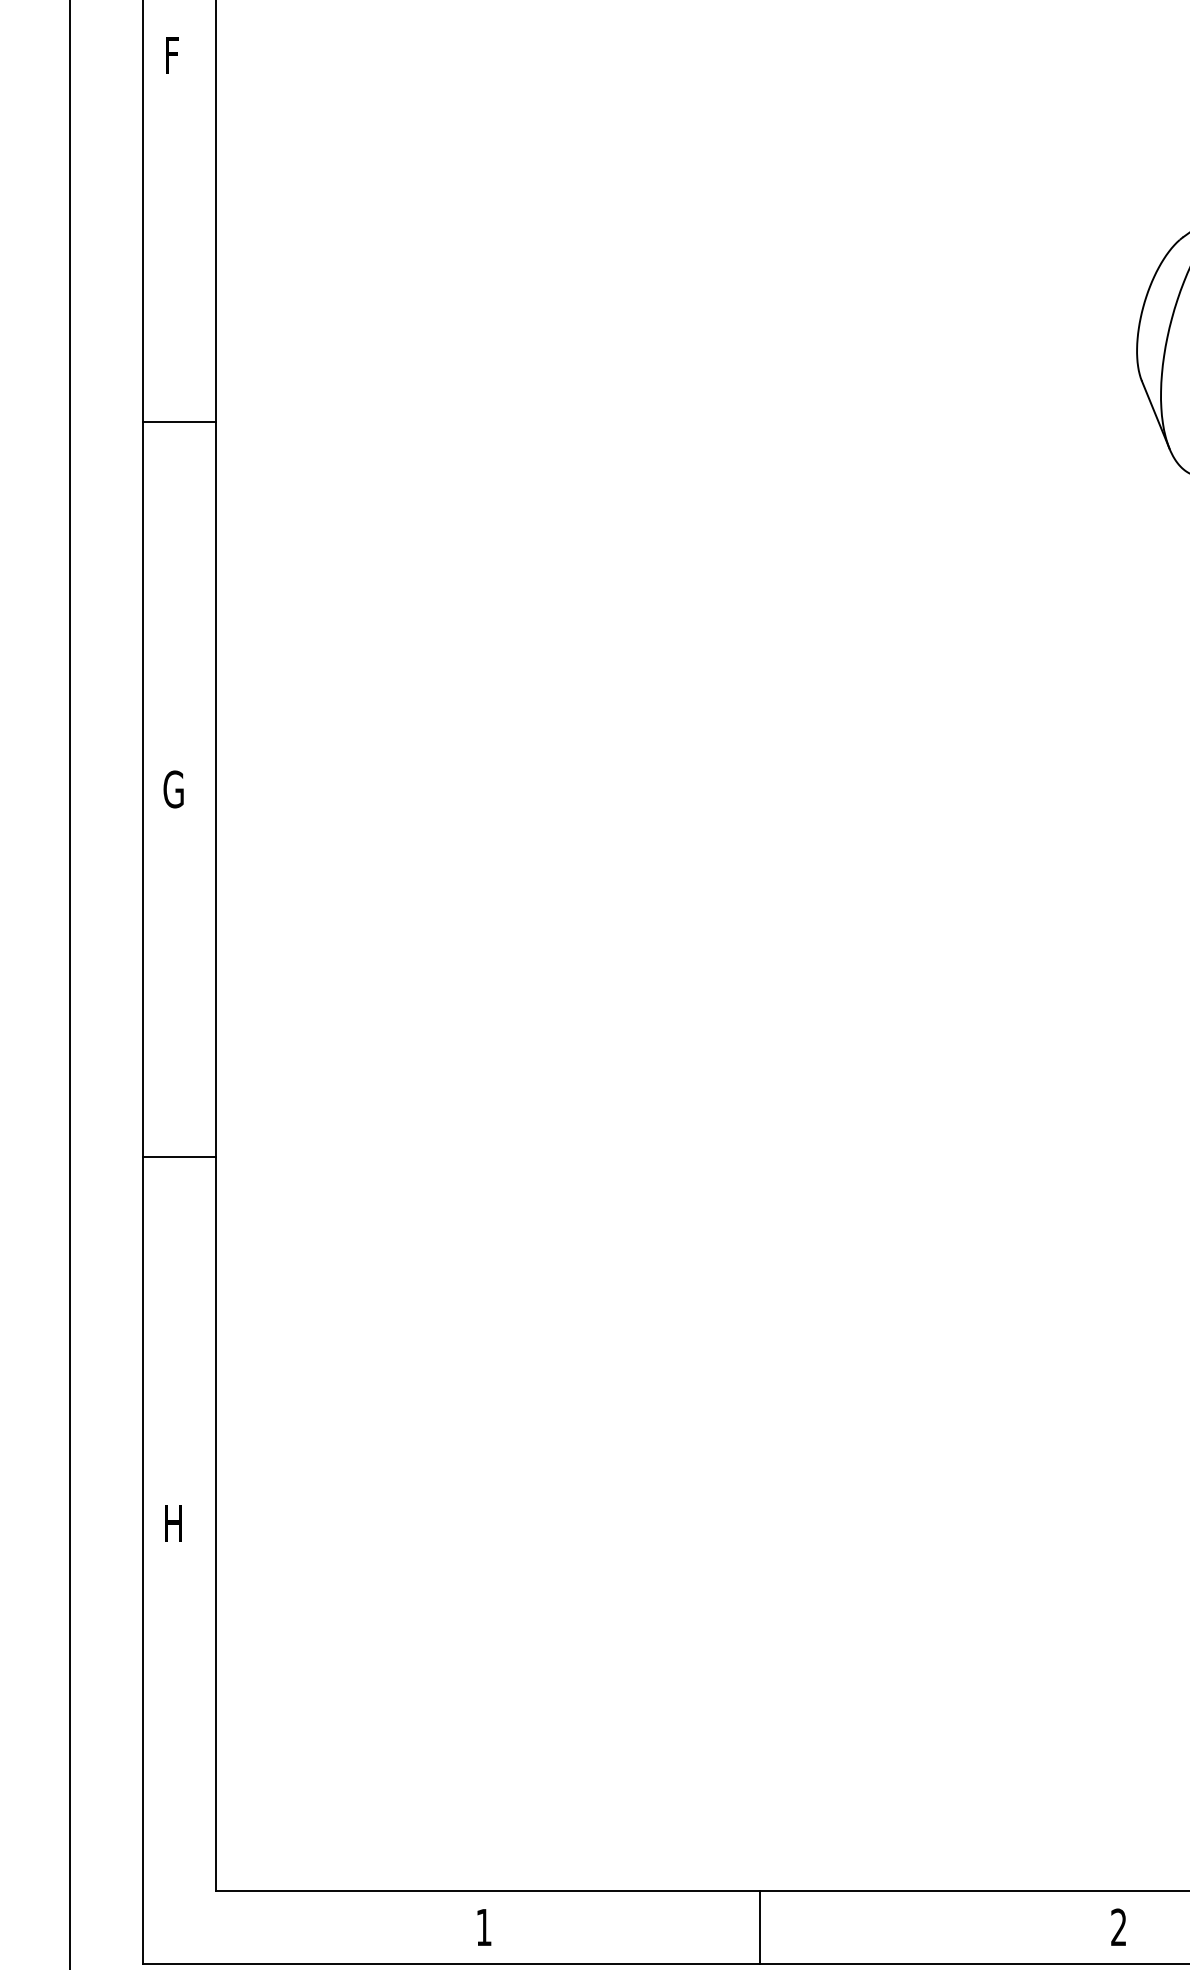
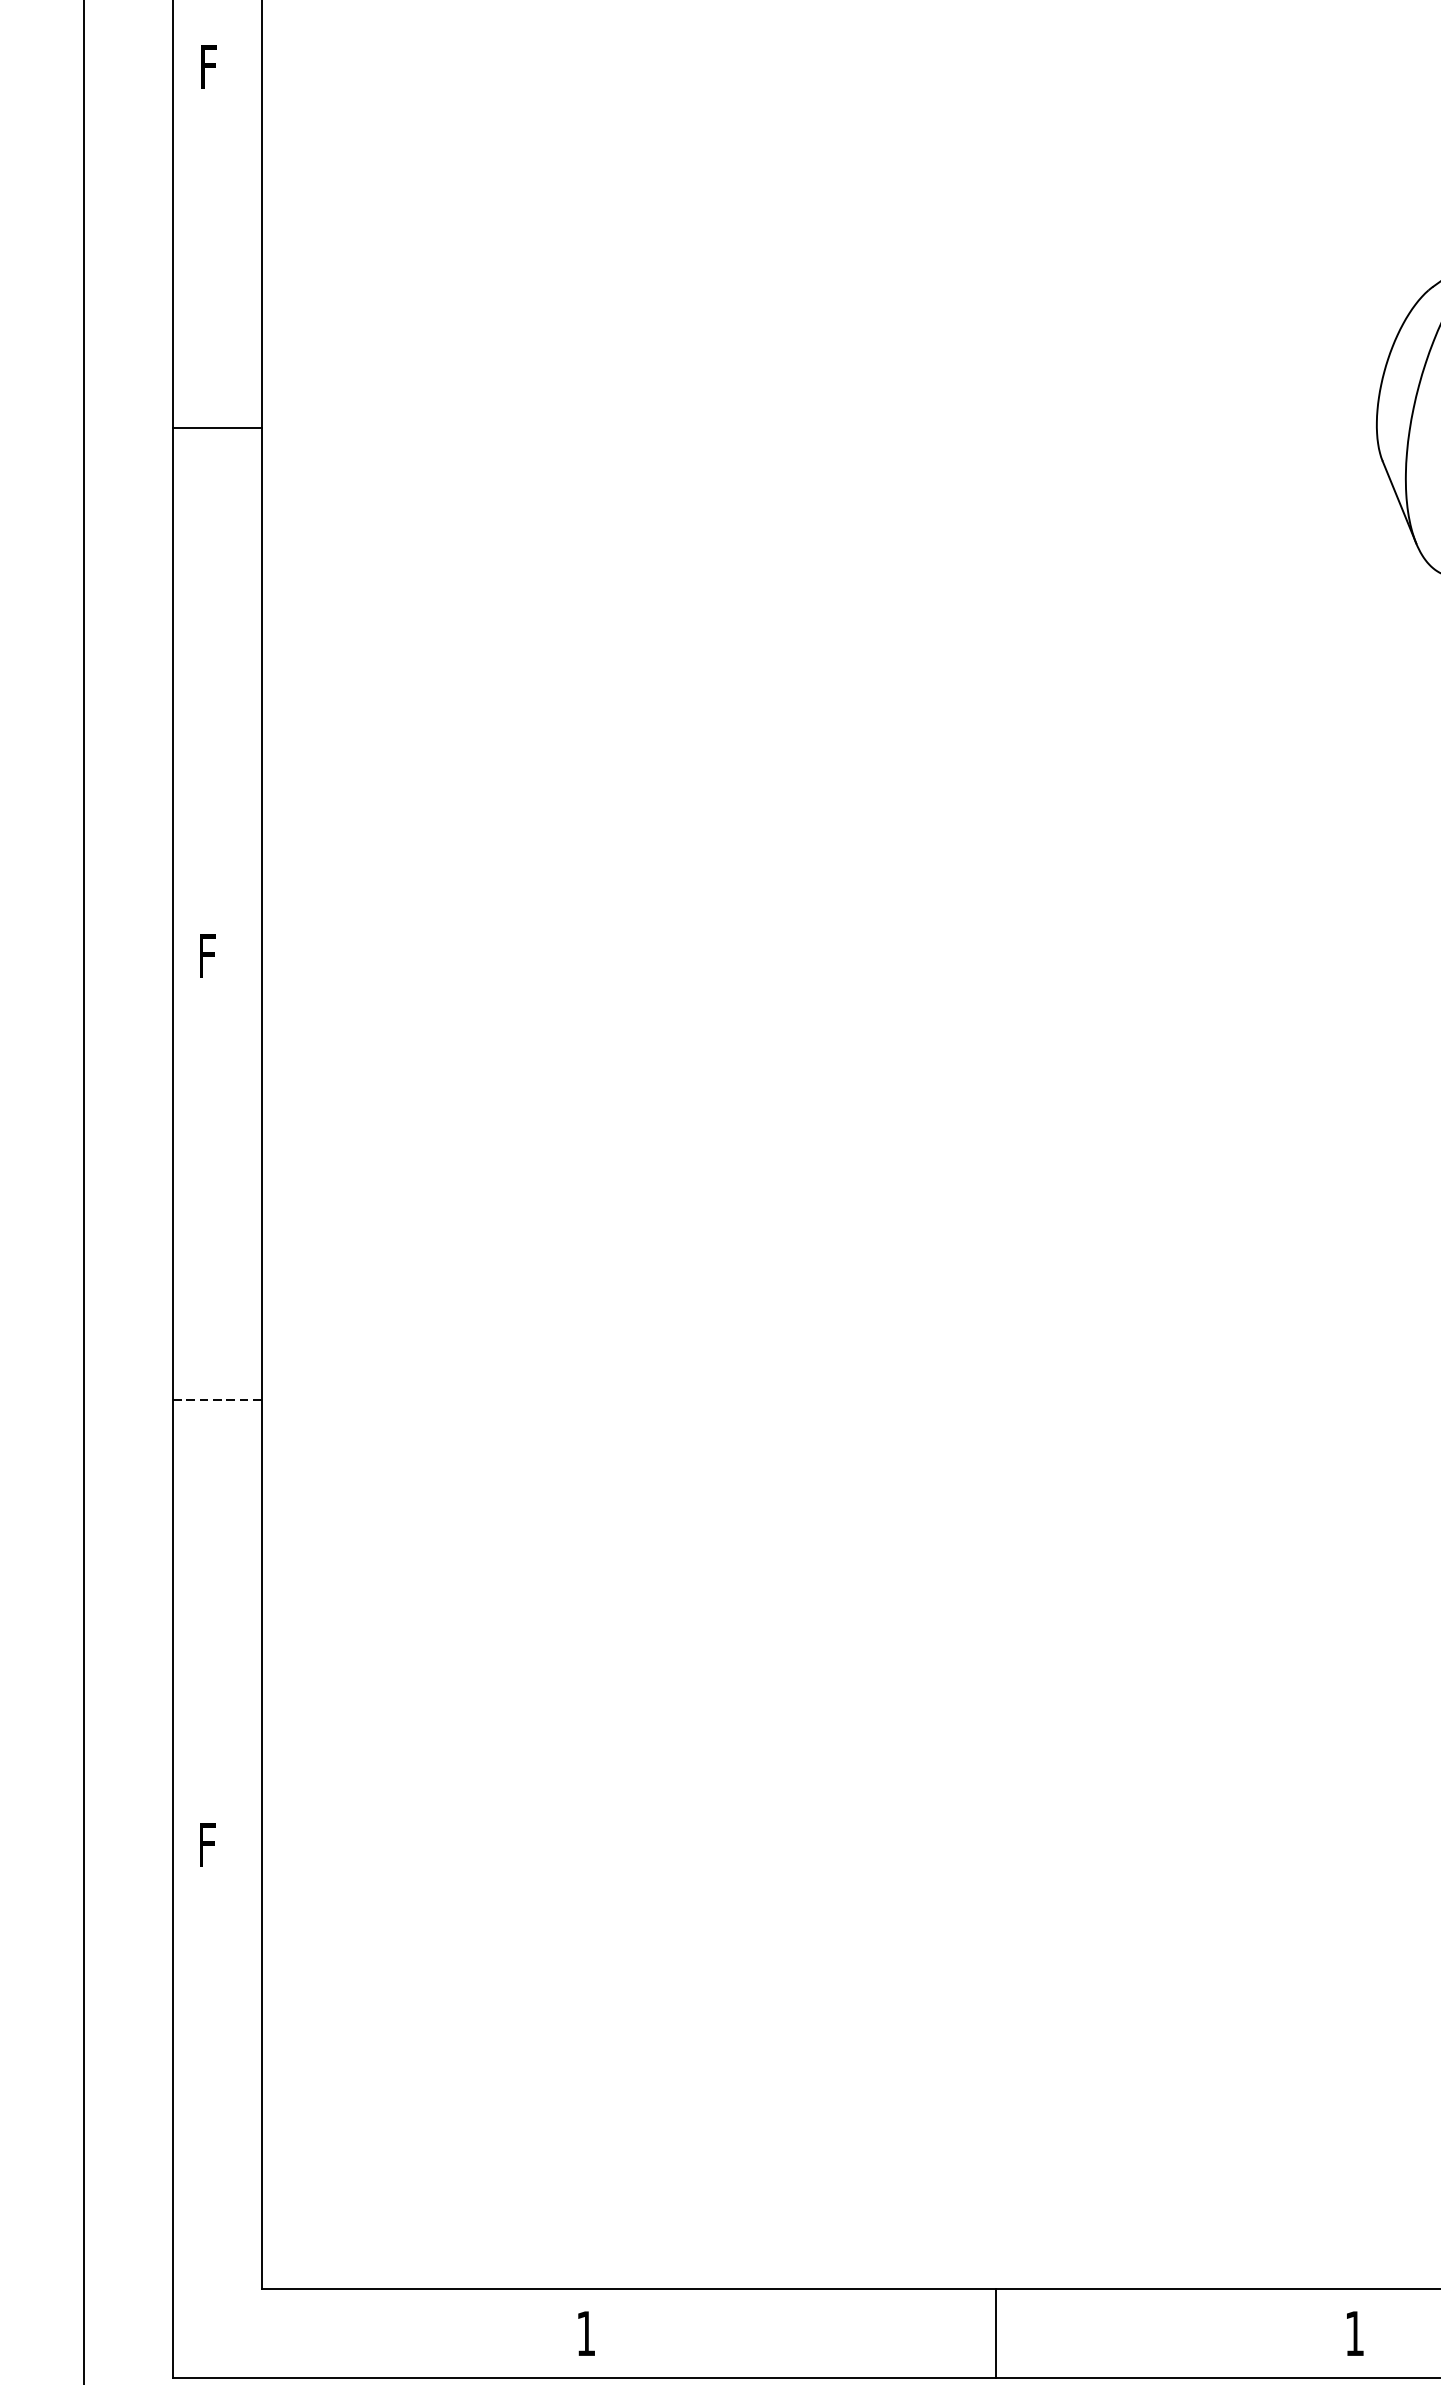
line: (179, 422) -> (217, 427), moved
text: (173, 789) -> (210, 955), G -> F
line: (179, 1156) -> (217, 1400), solid -> dashed
text: (174, 1523) -> (211, 1844), H -> F
text: (1118, 1926) -> (1354, 2332), 2 -> 1
line: (759, 1927) -> (995, 2333), moved

